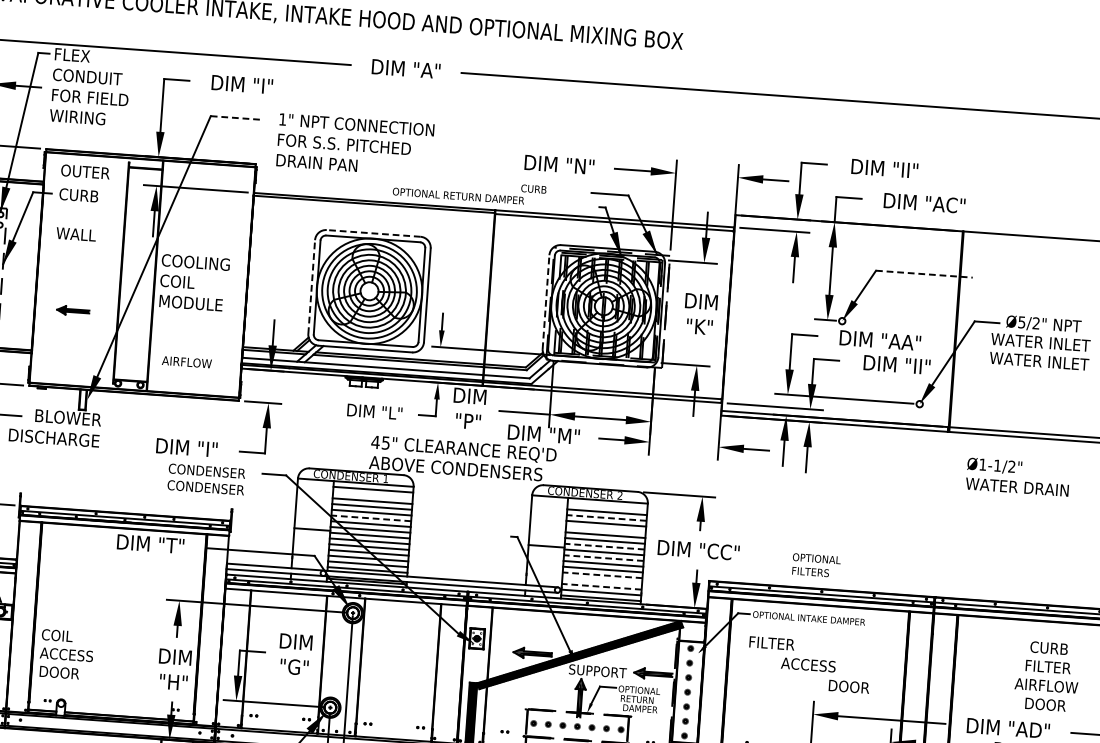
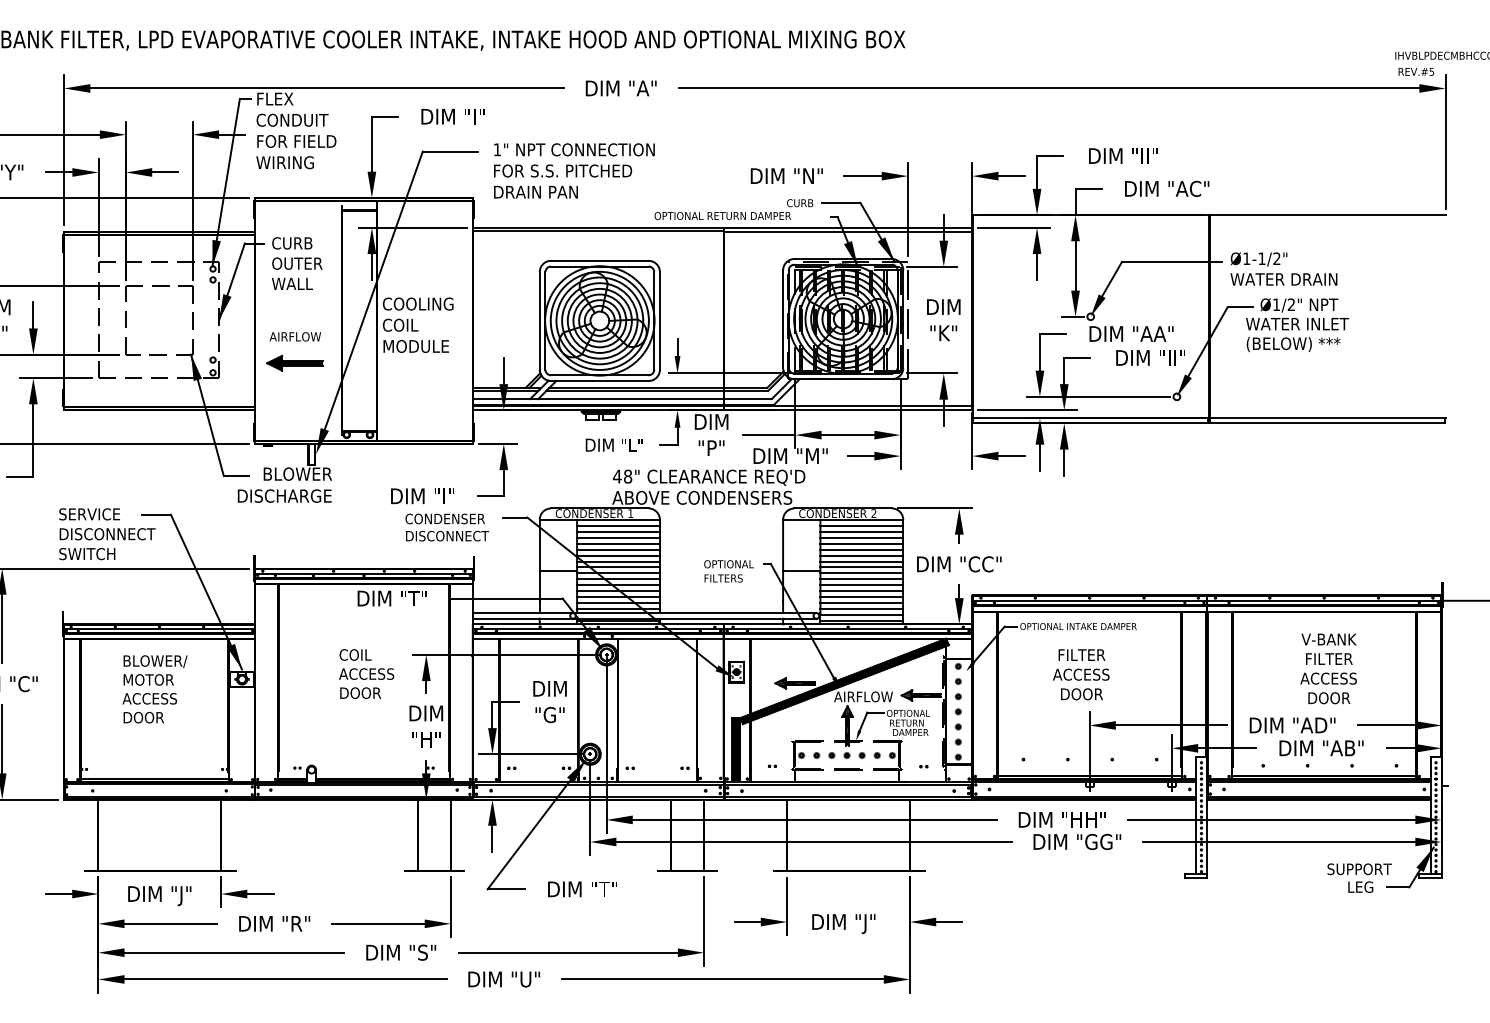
line: (237, 117) -> (450, 151), dashed -> solid
text: (85, 171) -> (297, 263), moved
text: (469, 190) -> (733, 209), moved
line: (373, 233) -> (599, 260), dashed -> solid
line: (924, 274) -> (1172, 262), dashed -> solid
line: (311, 286) -> (539, 320), dashed -> solid
line: (546, 302) -> (783, 319), dashed -> solid
part: (72, 310) -> (294, 362), size x1.67
text: (1021, 322) -> (1276, 304), Ø5/2" -> Ø1/2"
text: (186, 361) -> (294, 336), moved
text: (1039, 362) -> (1297, 344), WATER INLET -> (BELOW) ***
text: (386, 442) -> (628, 476), 45" -> 48"
text: (1017, 476) -> (1283, 268), moved
text: (208, 487) -> (447, 535), CONDENSER -> DISCONNECT
line: (372, 495) -> (618, 531), added
line: (607, 506) -> (861, 525), added
line: (606, 517) -> (861, 537), dashed -> solid
line: (371, 518) -> (618, 555), dashed -> solid
line: (605, 529) -> (861, 549), added
line: (604, 546) -> (861, 567), dashed -> solid
line: (603, 558) -> (861, 579), dashed -> solid
text: (815, 565) -> (728, 571), moved
line: (602, 575) -> (861, 597), dashed -> solid
line: (601, 581) -> (861, 603), added
line: (601, 587) -> (861, 609), dashed -> solid
text: (771, 642) -> (1081, 654), moved
text: (1048, 648) -> (1328, 639), CURB -> V-BANK
text: (66, 654) -> (366, 673), moved
text: (597, 670) -> (863, 696), SUPPORT -> AIRFLOW
text: (1046, 685) -> (1328, 678), AIRFLOW -> ACCESS
text: (848, 687) -> (1081, 694), moved

